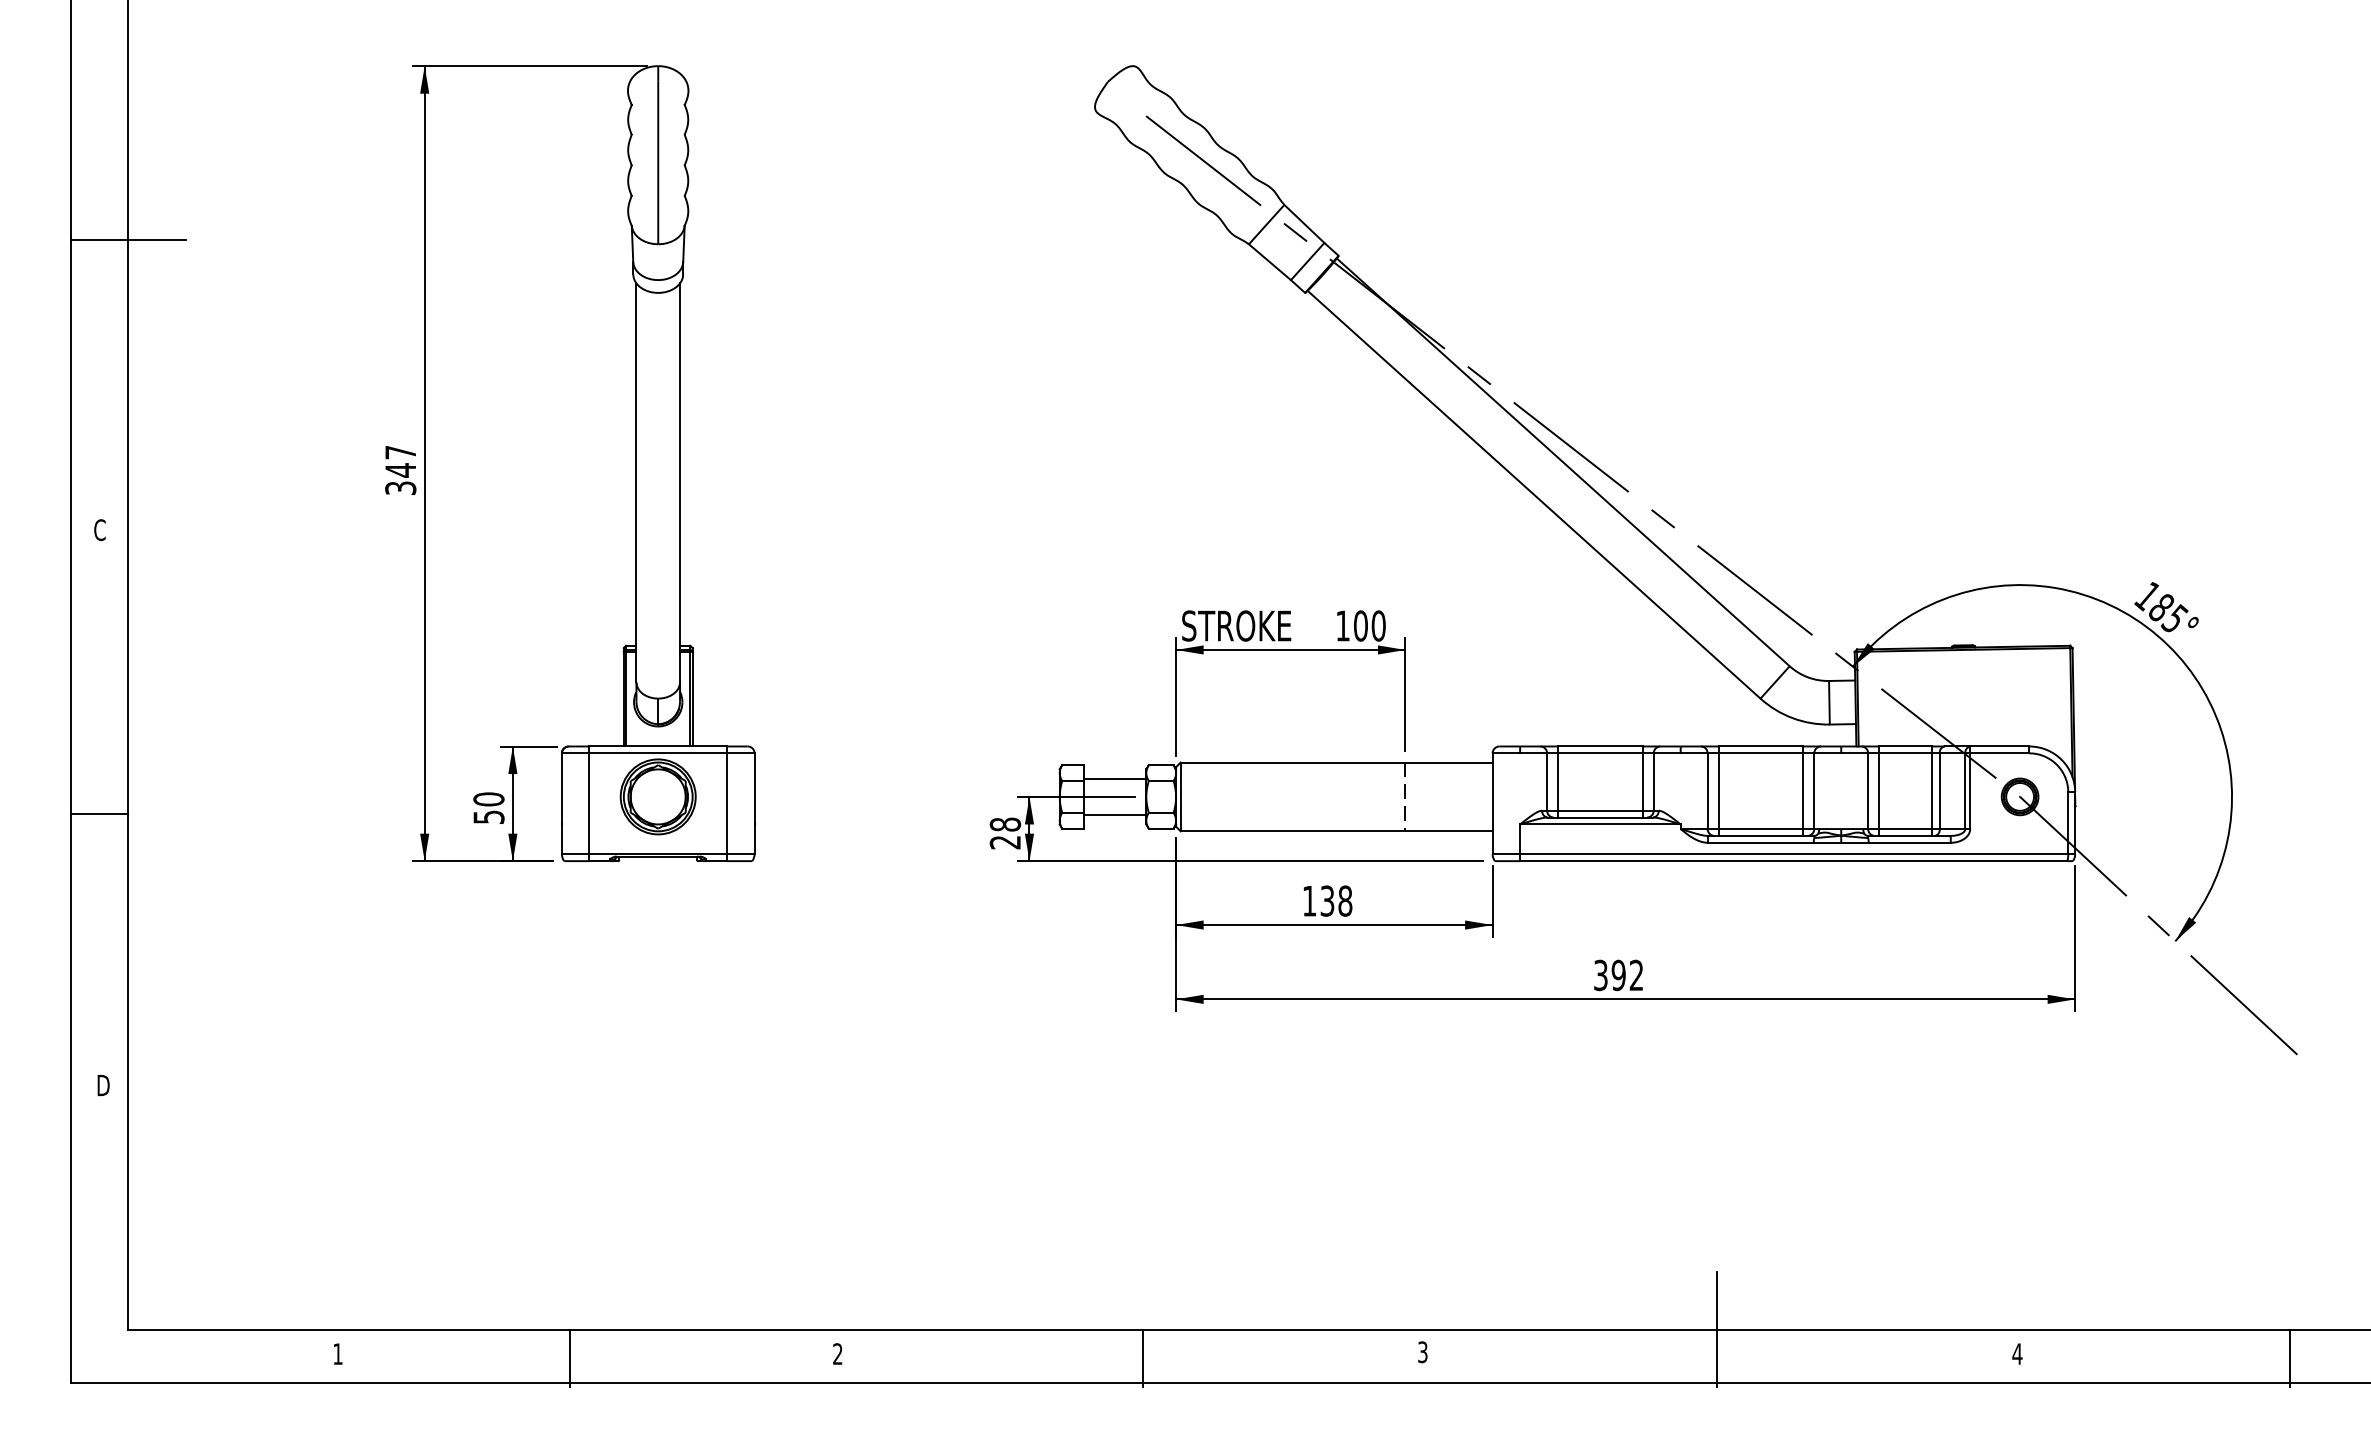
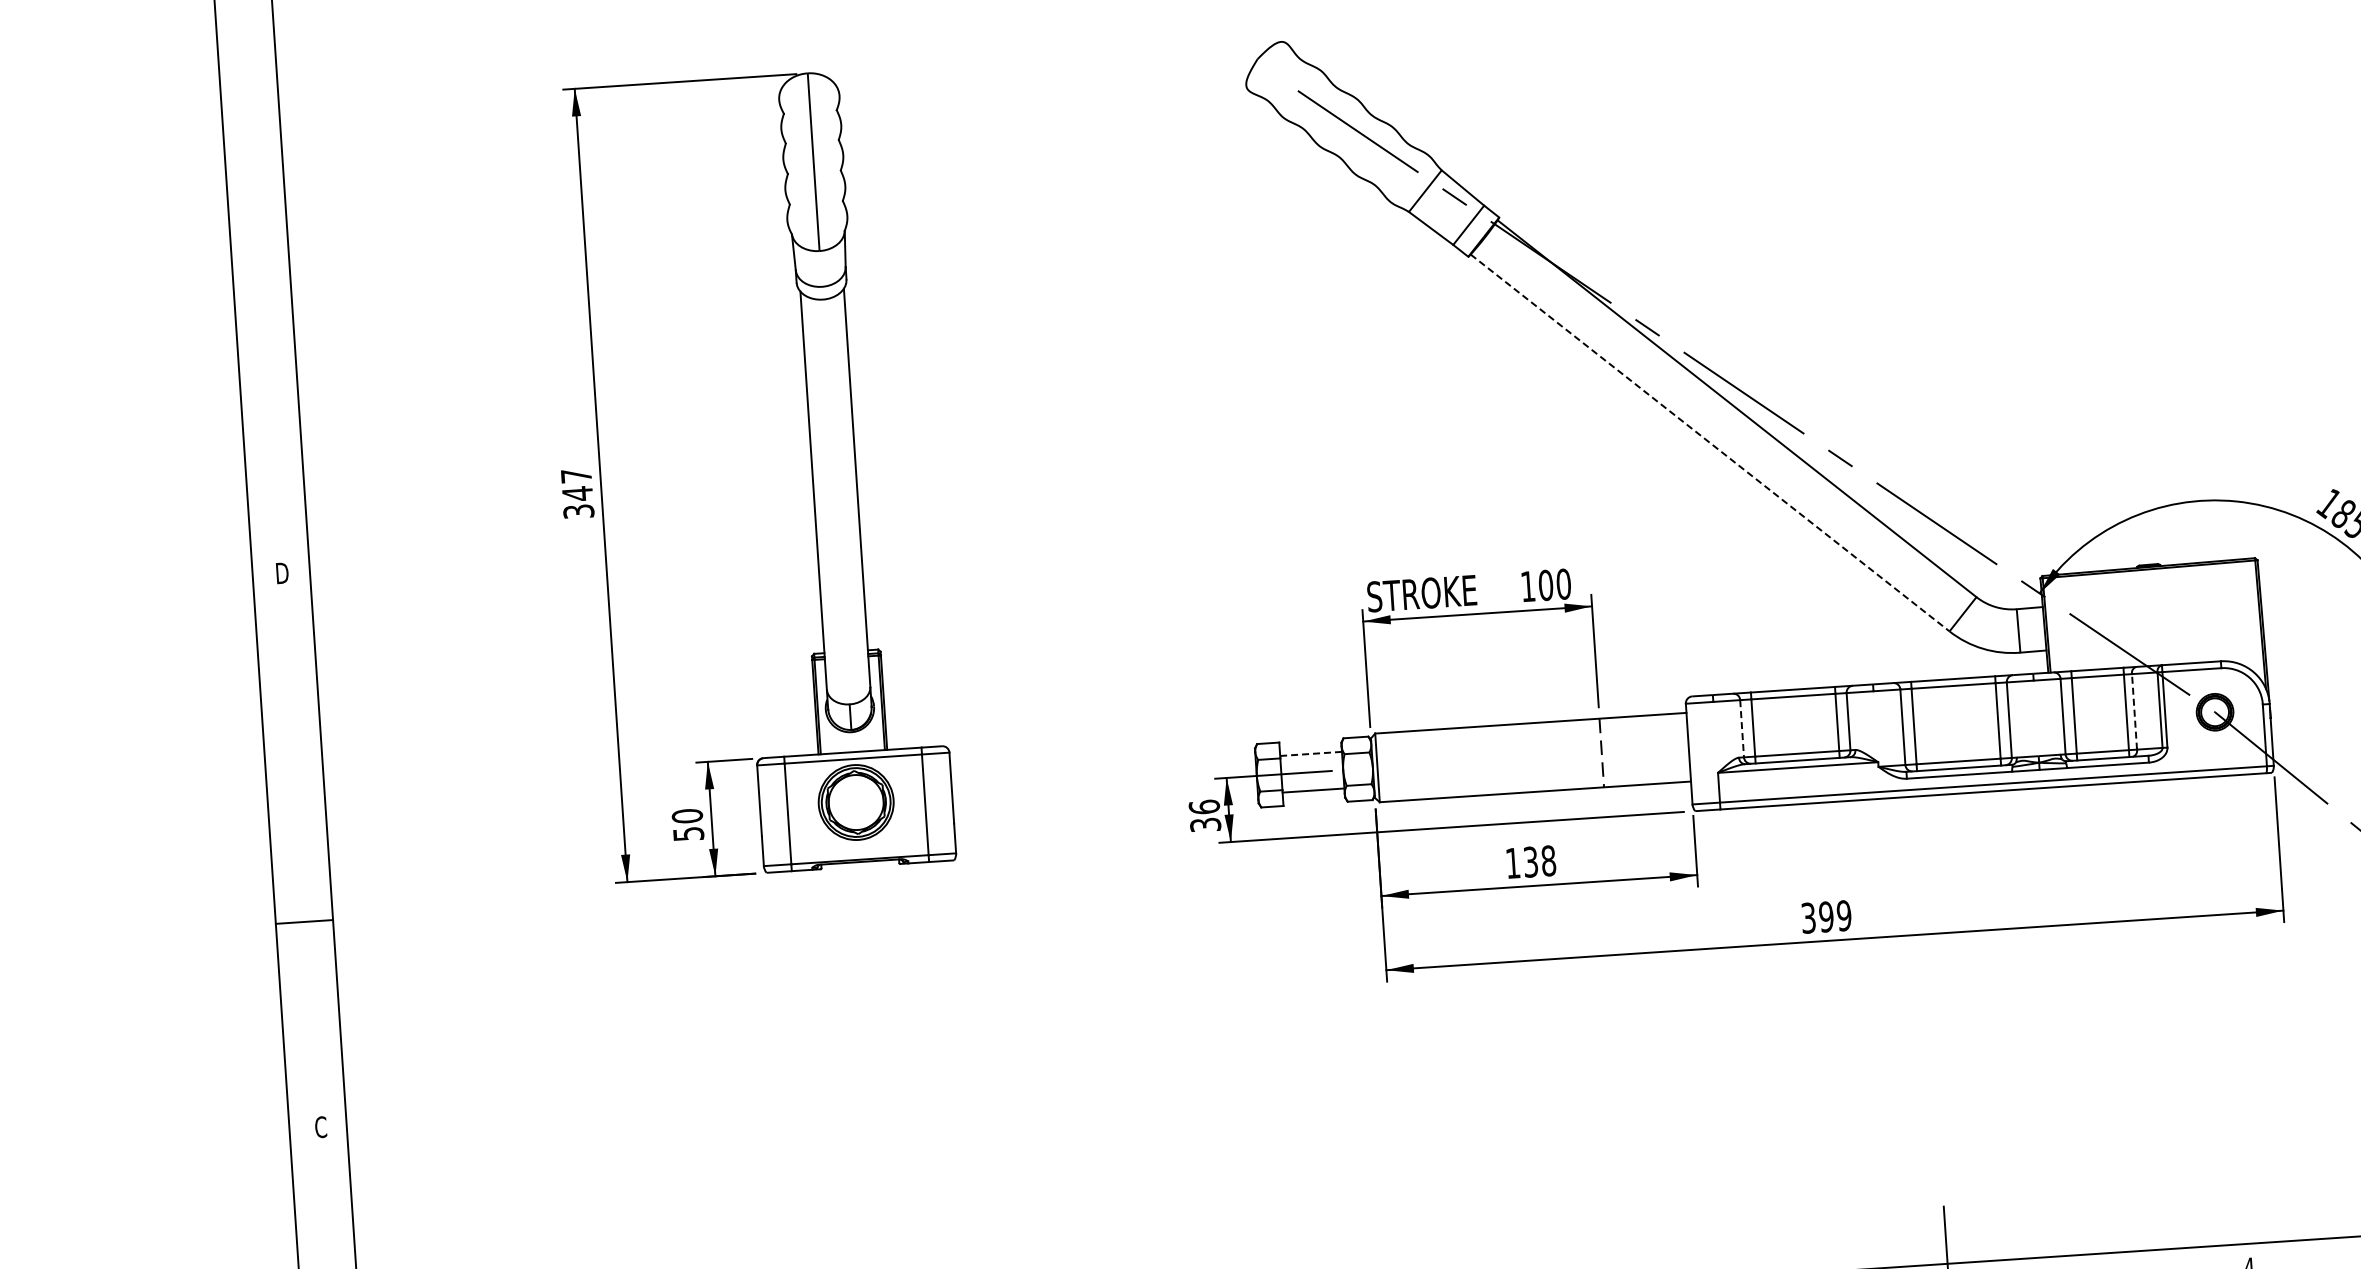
line: (128, 240) -> (290, 282), removed
line: (1534, 494) -> (1710, 442), solid -> dashed
text: (100, 530) -> (282, 573), C -> D
line: (1115, 778) -> (1311, 753), solid -> dashed
line: (1547, 782) -> (1742, 729), solid -> dashed
line: (1939, 791) -> (2134, 712), solid -> dashed
line: (99, 813) -> (304, 921), moved
text: (1005, 833) -> (1205, 816), 28 -> 36
text: (1636, 975) -> (1844, 915), 392 -> 399
text: (103, 1085) -> (321, 1127), D -> C

